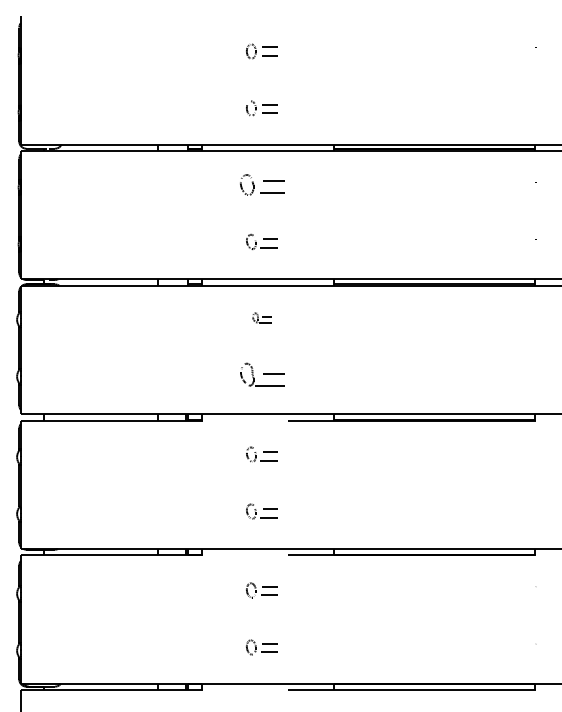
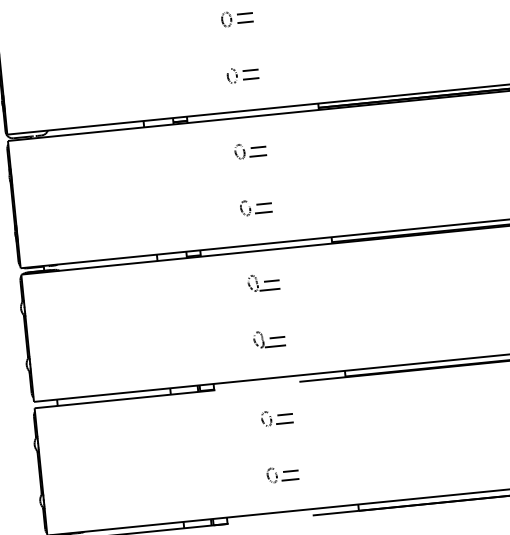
part: (261, 184) -> (249, 150), size x0.71
part: (261, 317) -> (263, 282), size x1.67
part: (261, 374) -> (268, 338), size x0.71

